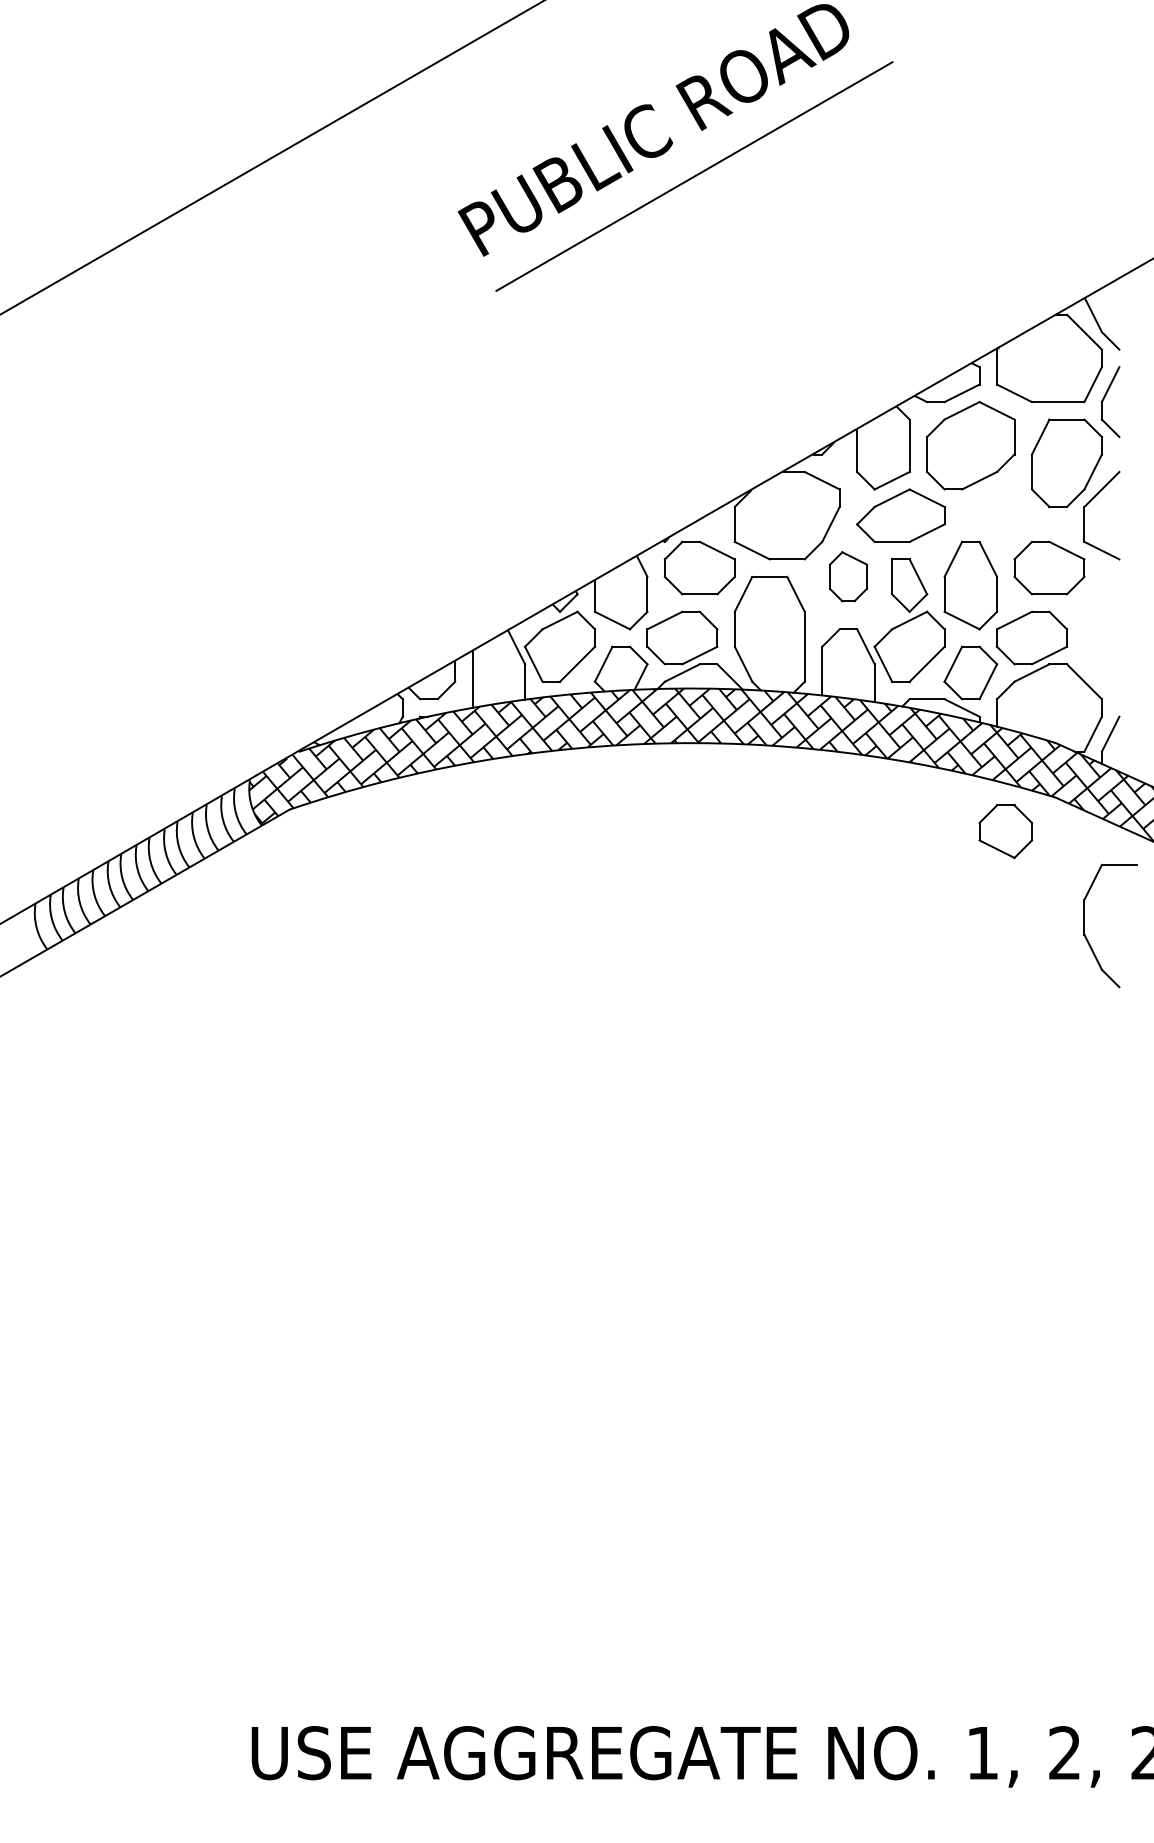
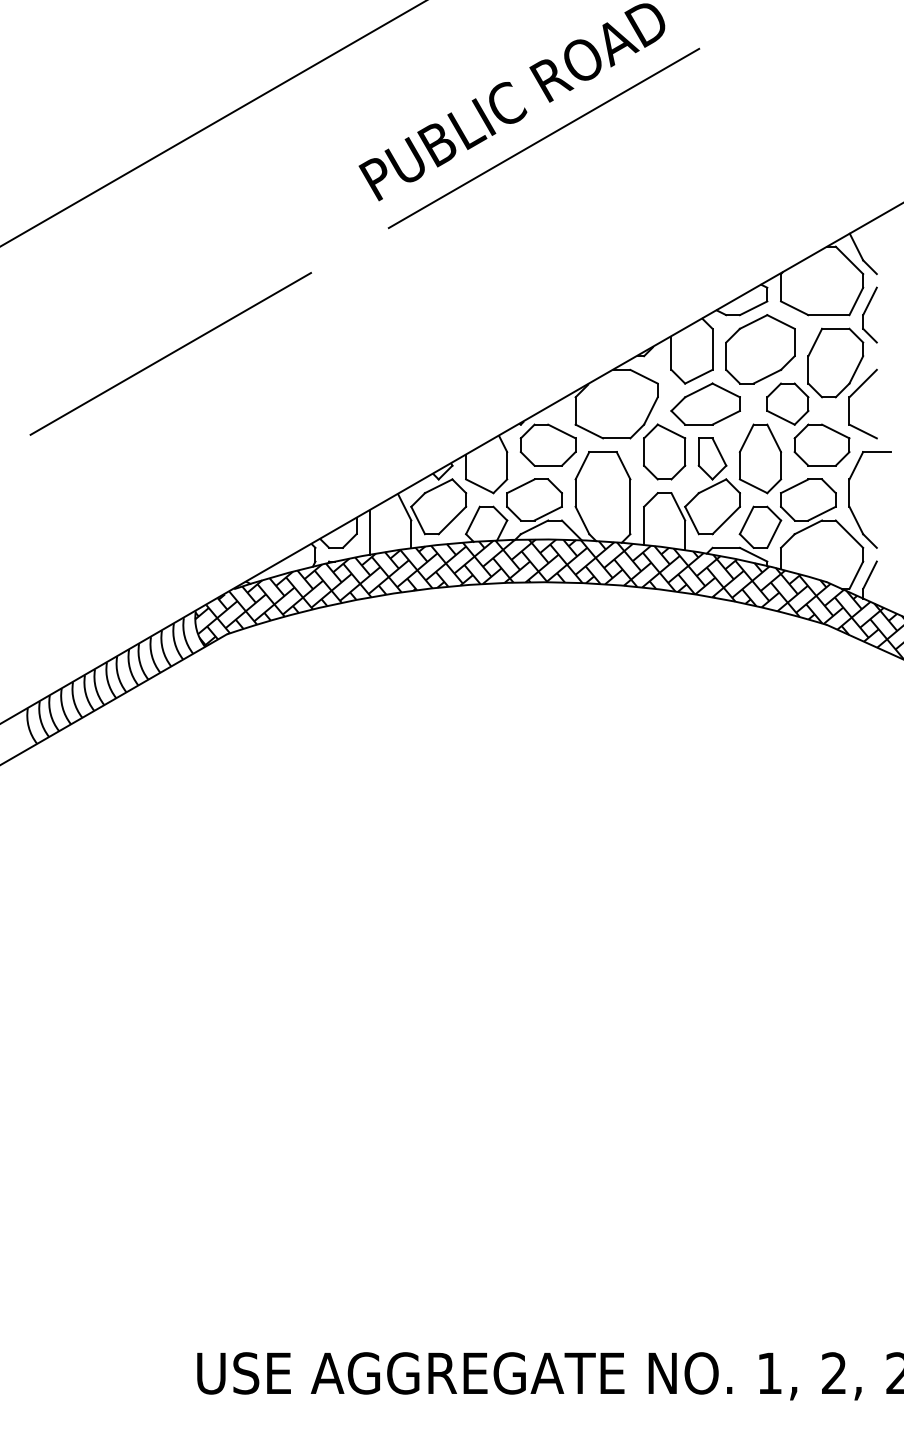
line: (217, 451) -> (170, 353), added
part: (848, 576) -> (664, 451), size x1.43
part: (1005, 831) -> (787, 403), moved
part: (1084, 925) -> (849, 499), moved

